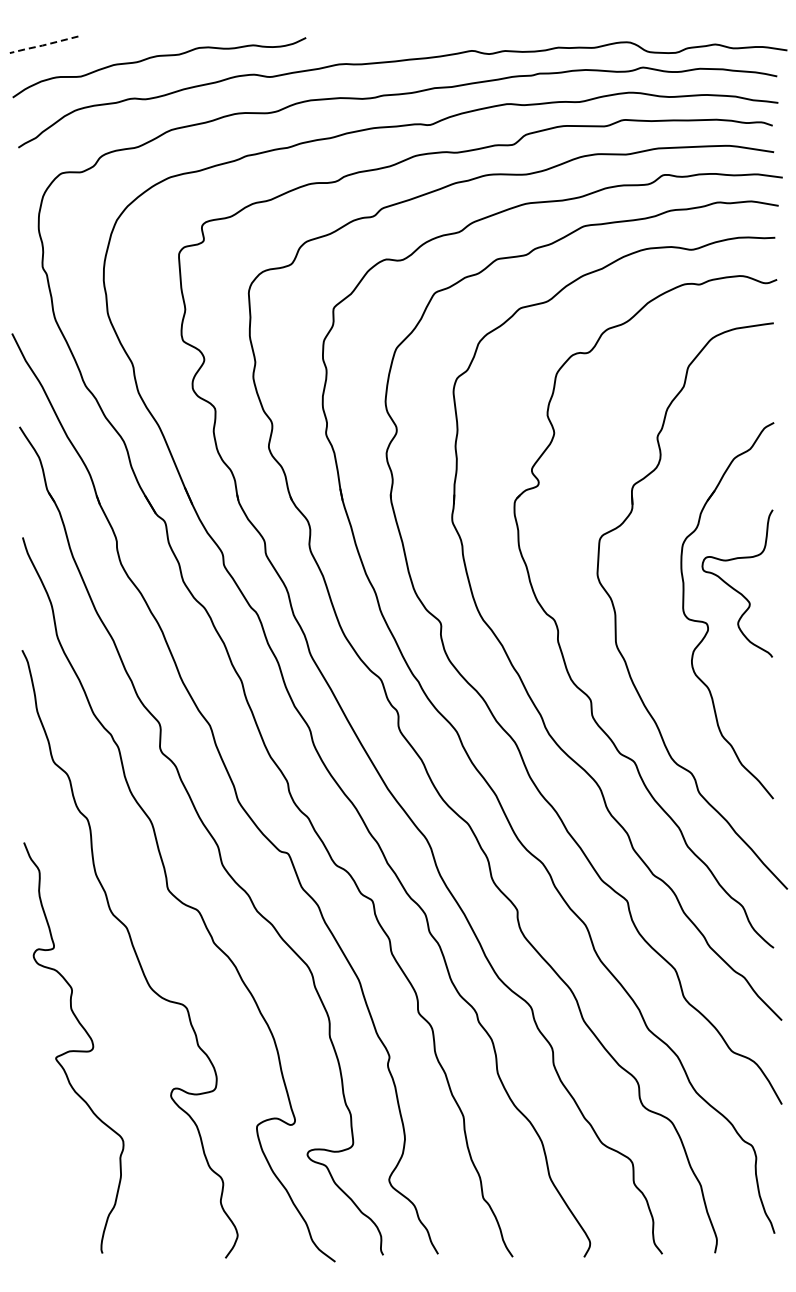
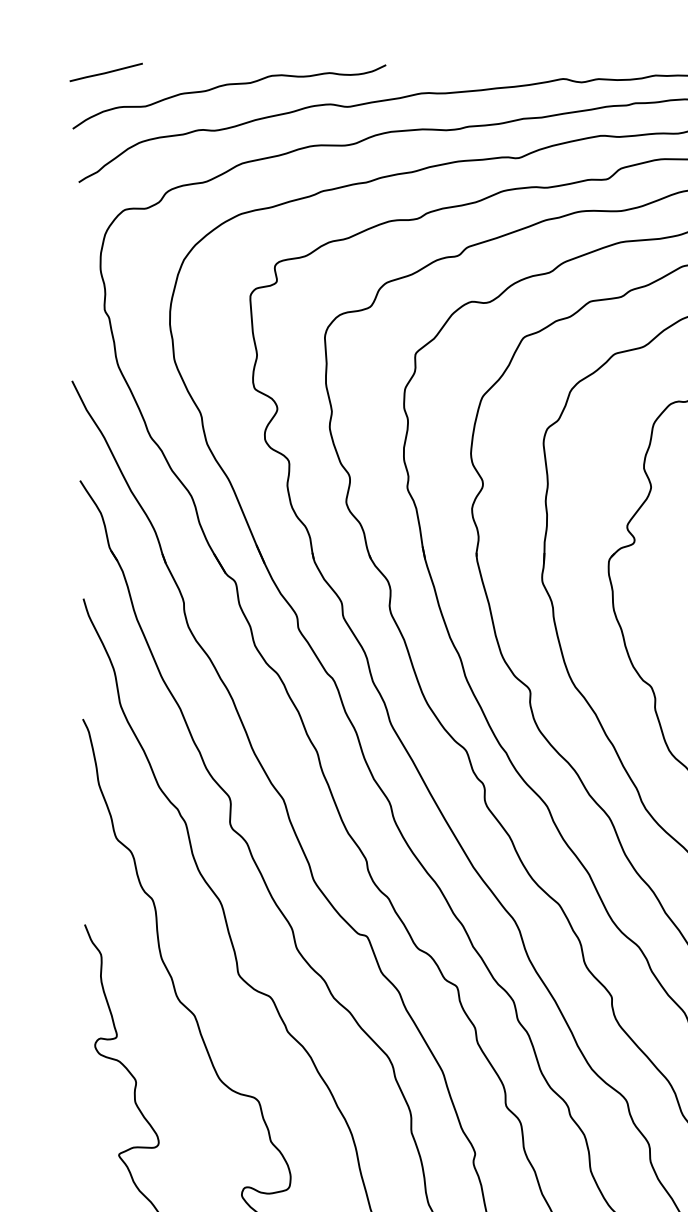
line: (42, 45) -> (104, 73), dashed -> solid

